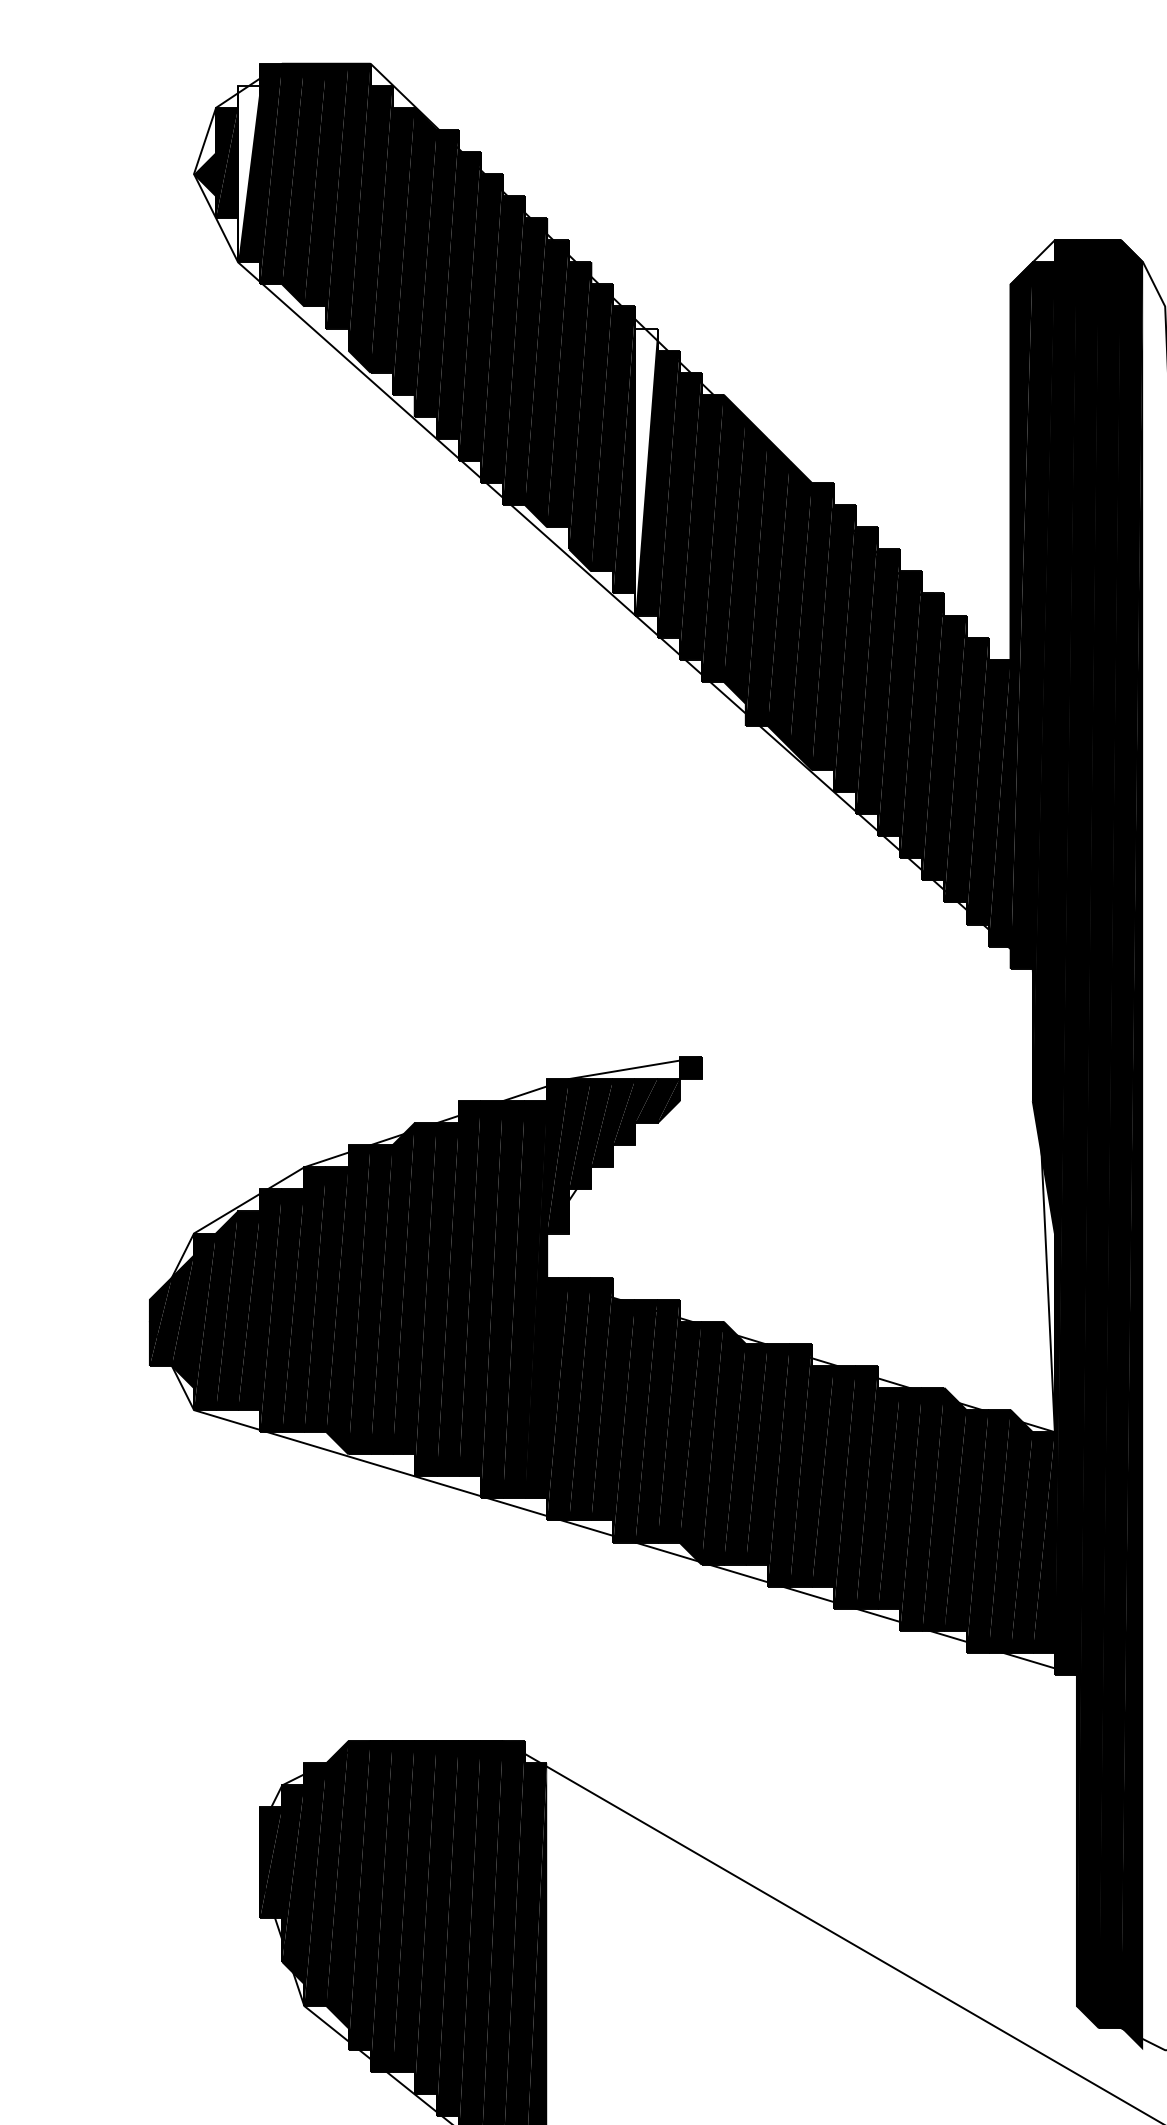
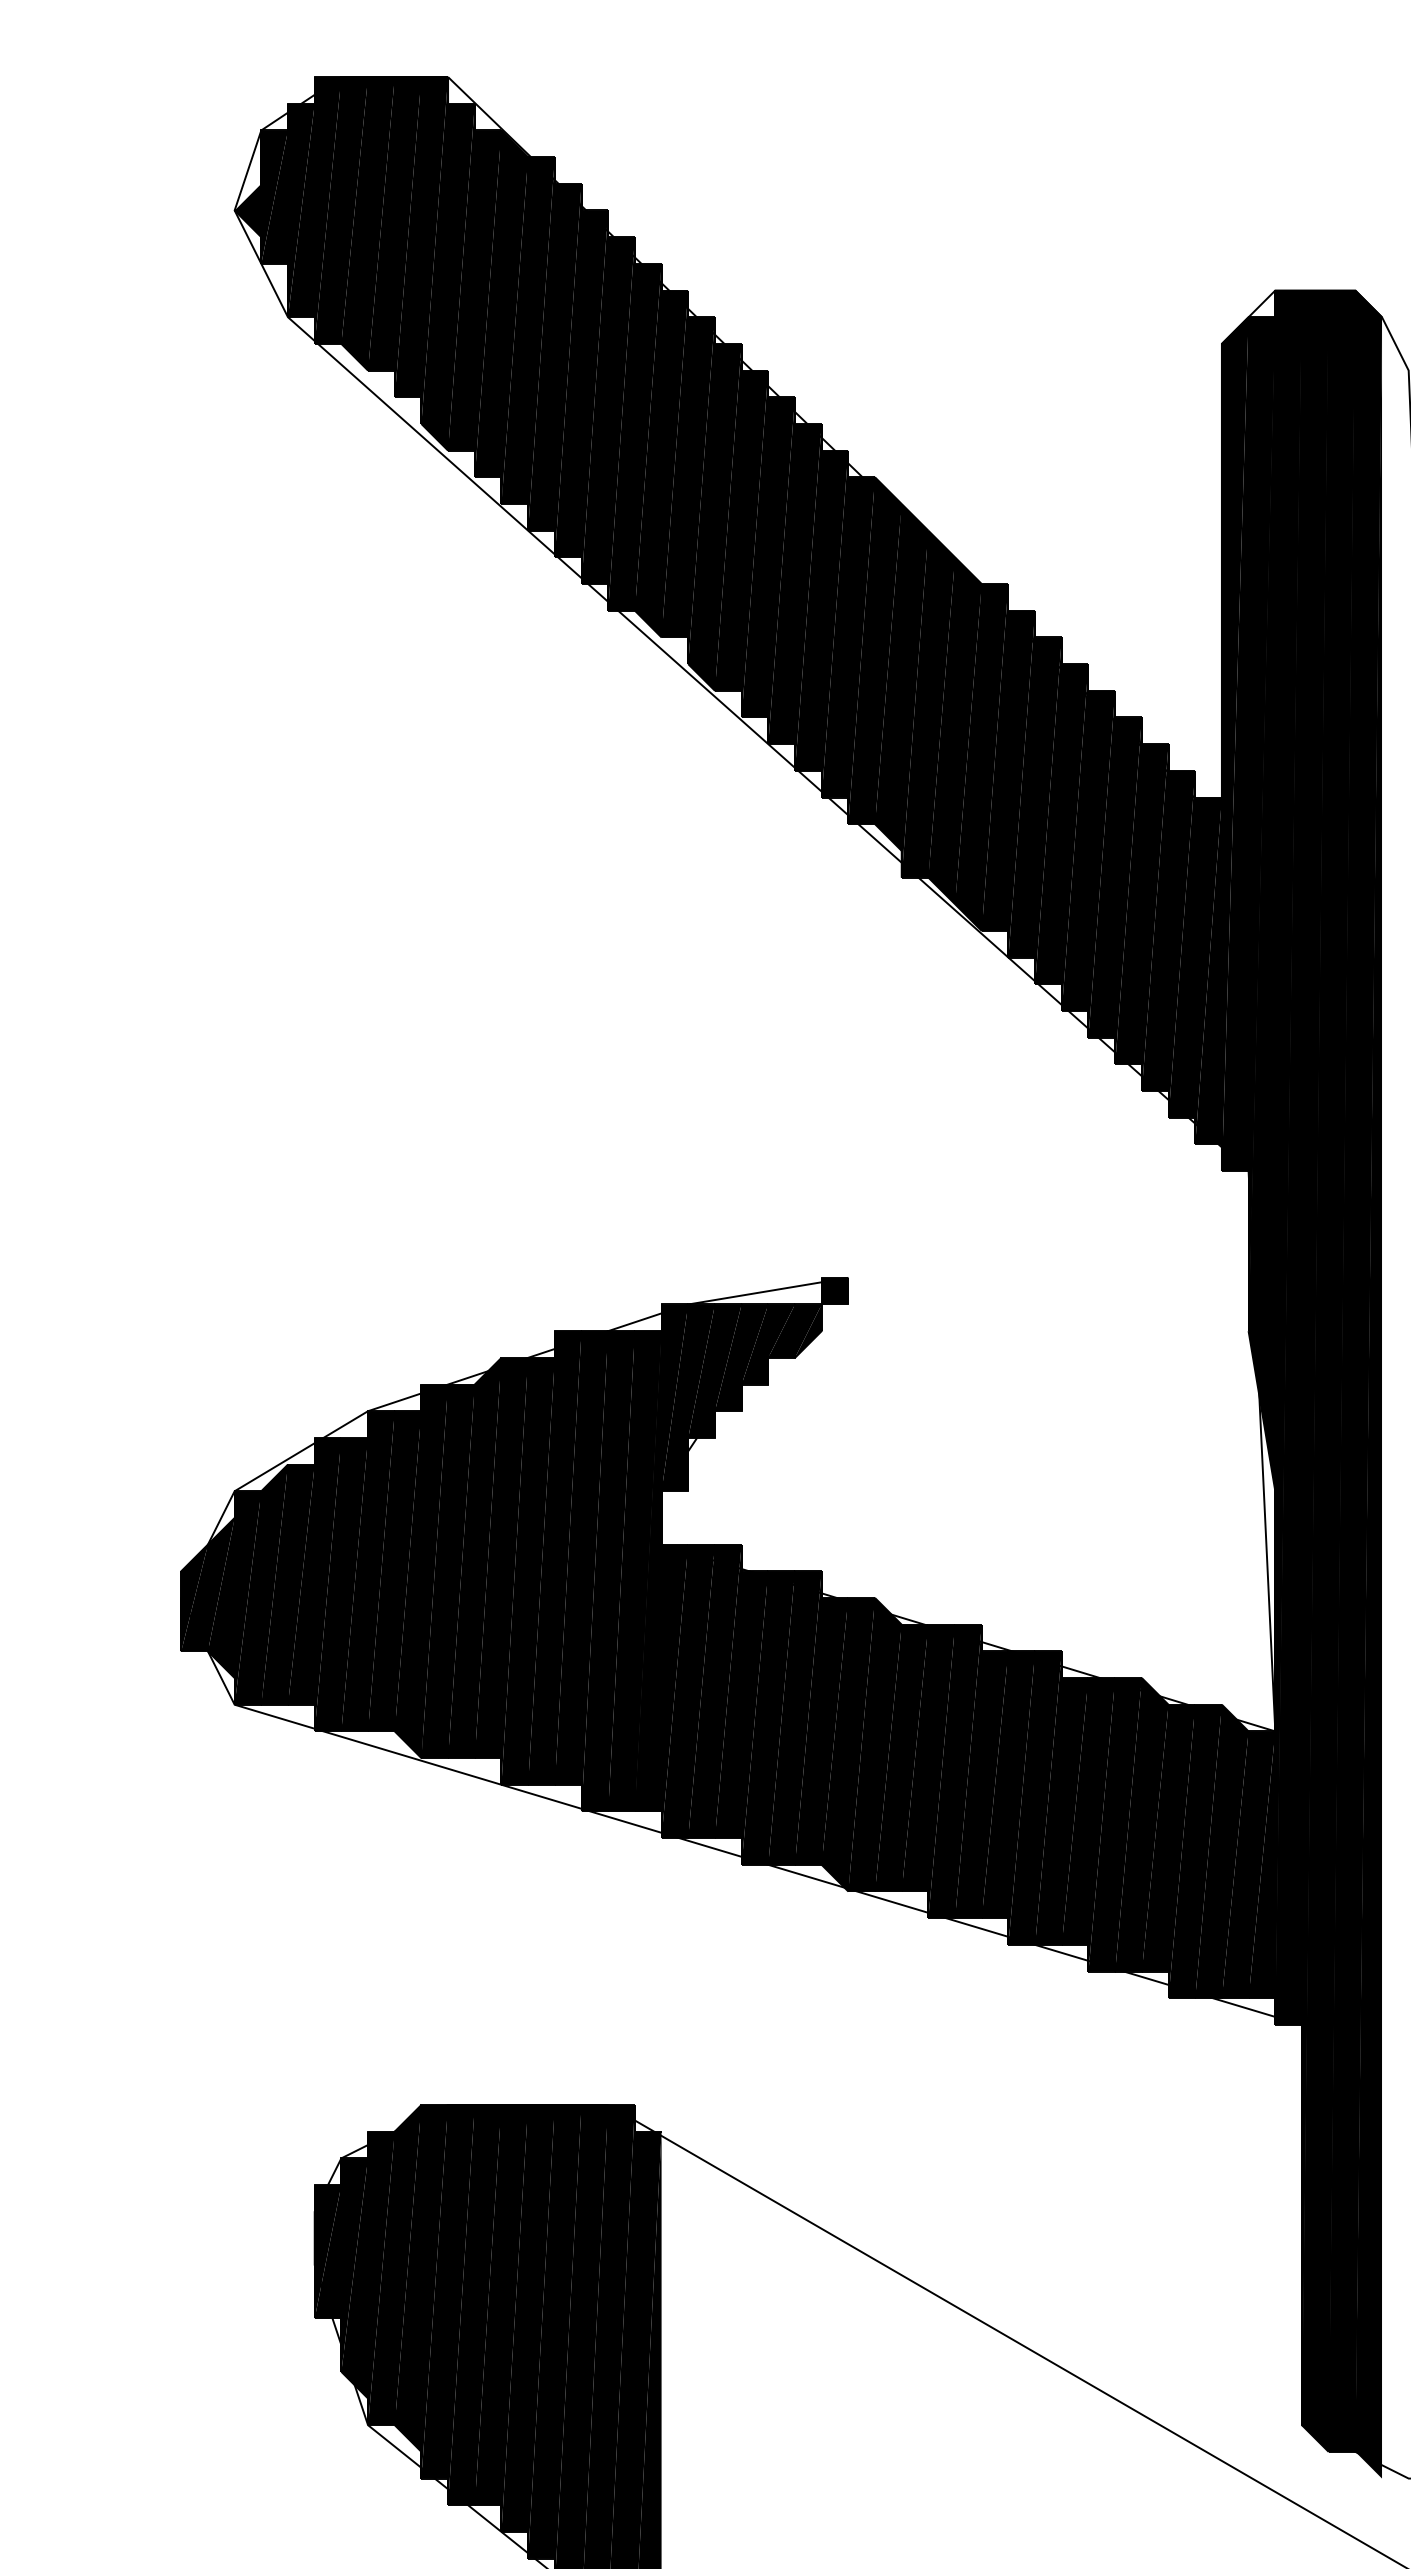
fill: (249, 173) -> (301, 209), added
fill: (646, 471) -> (781, 570), added

